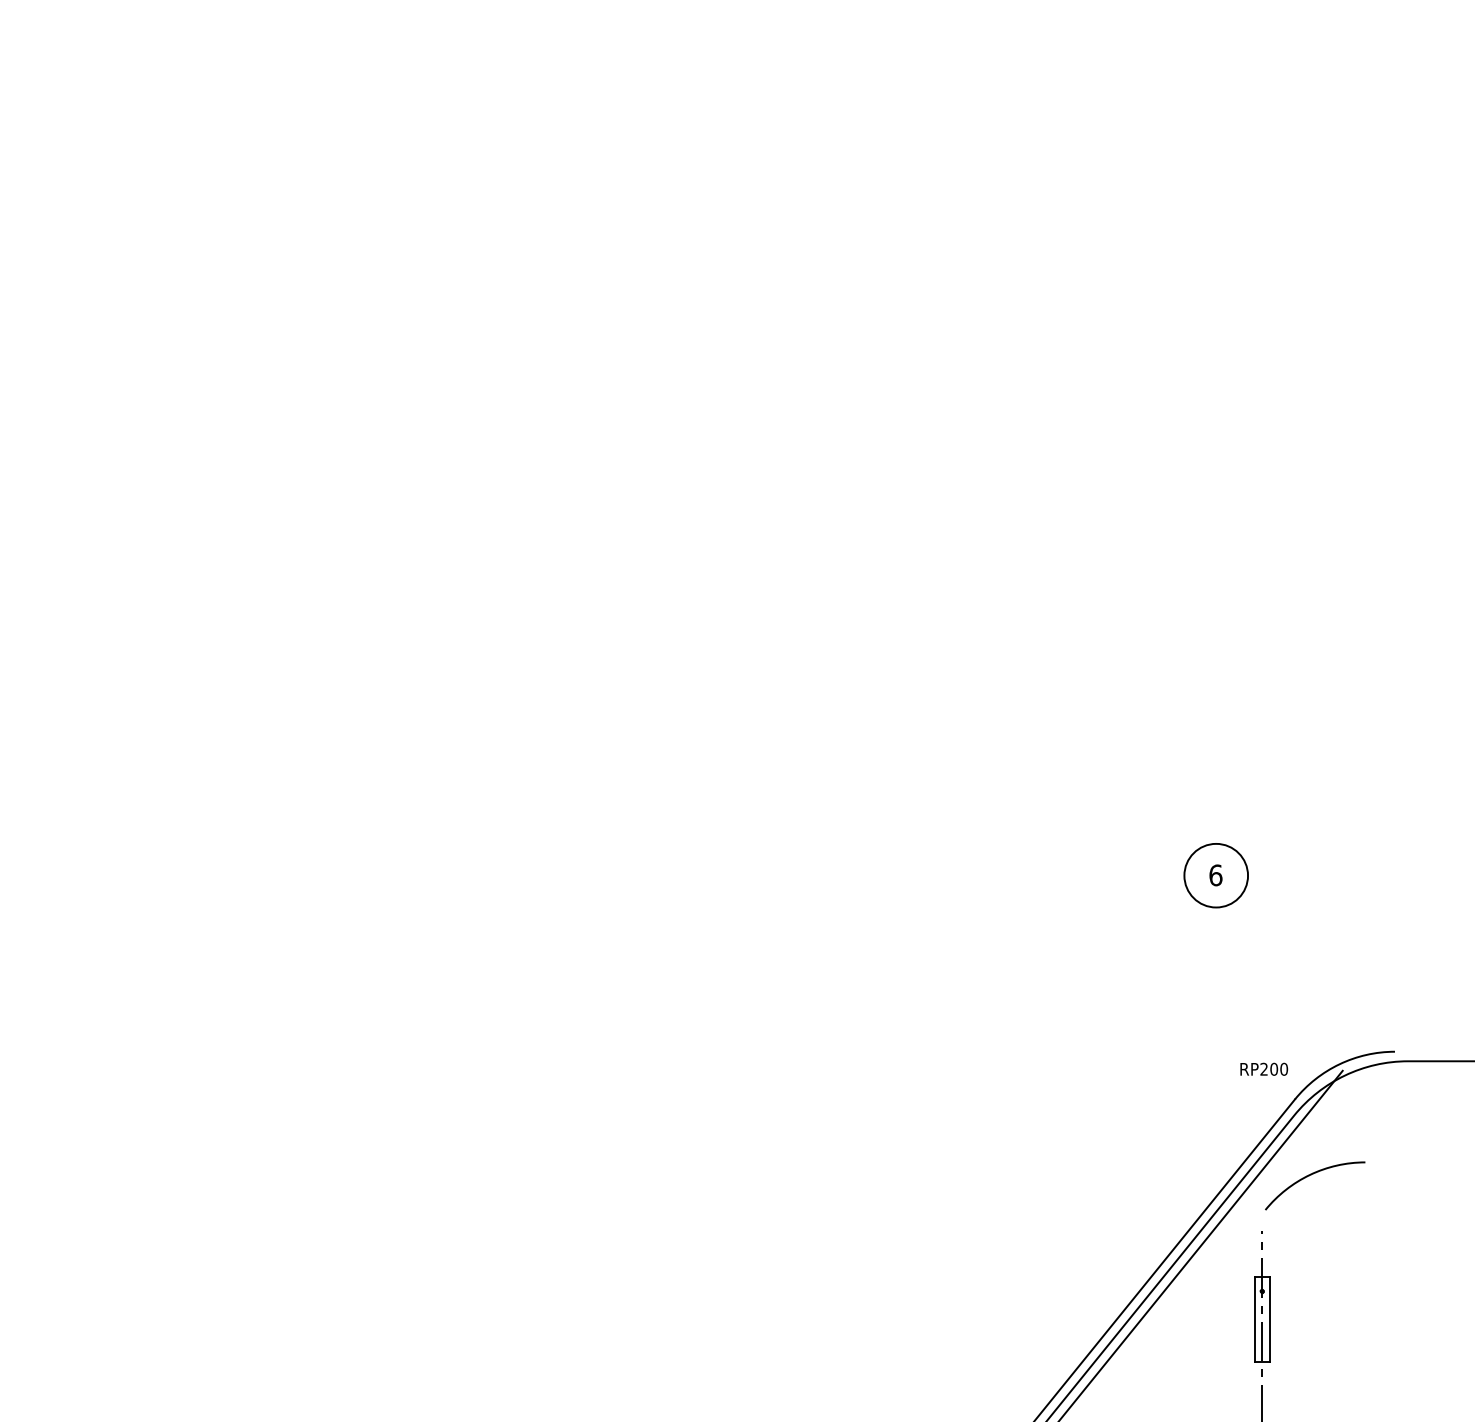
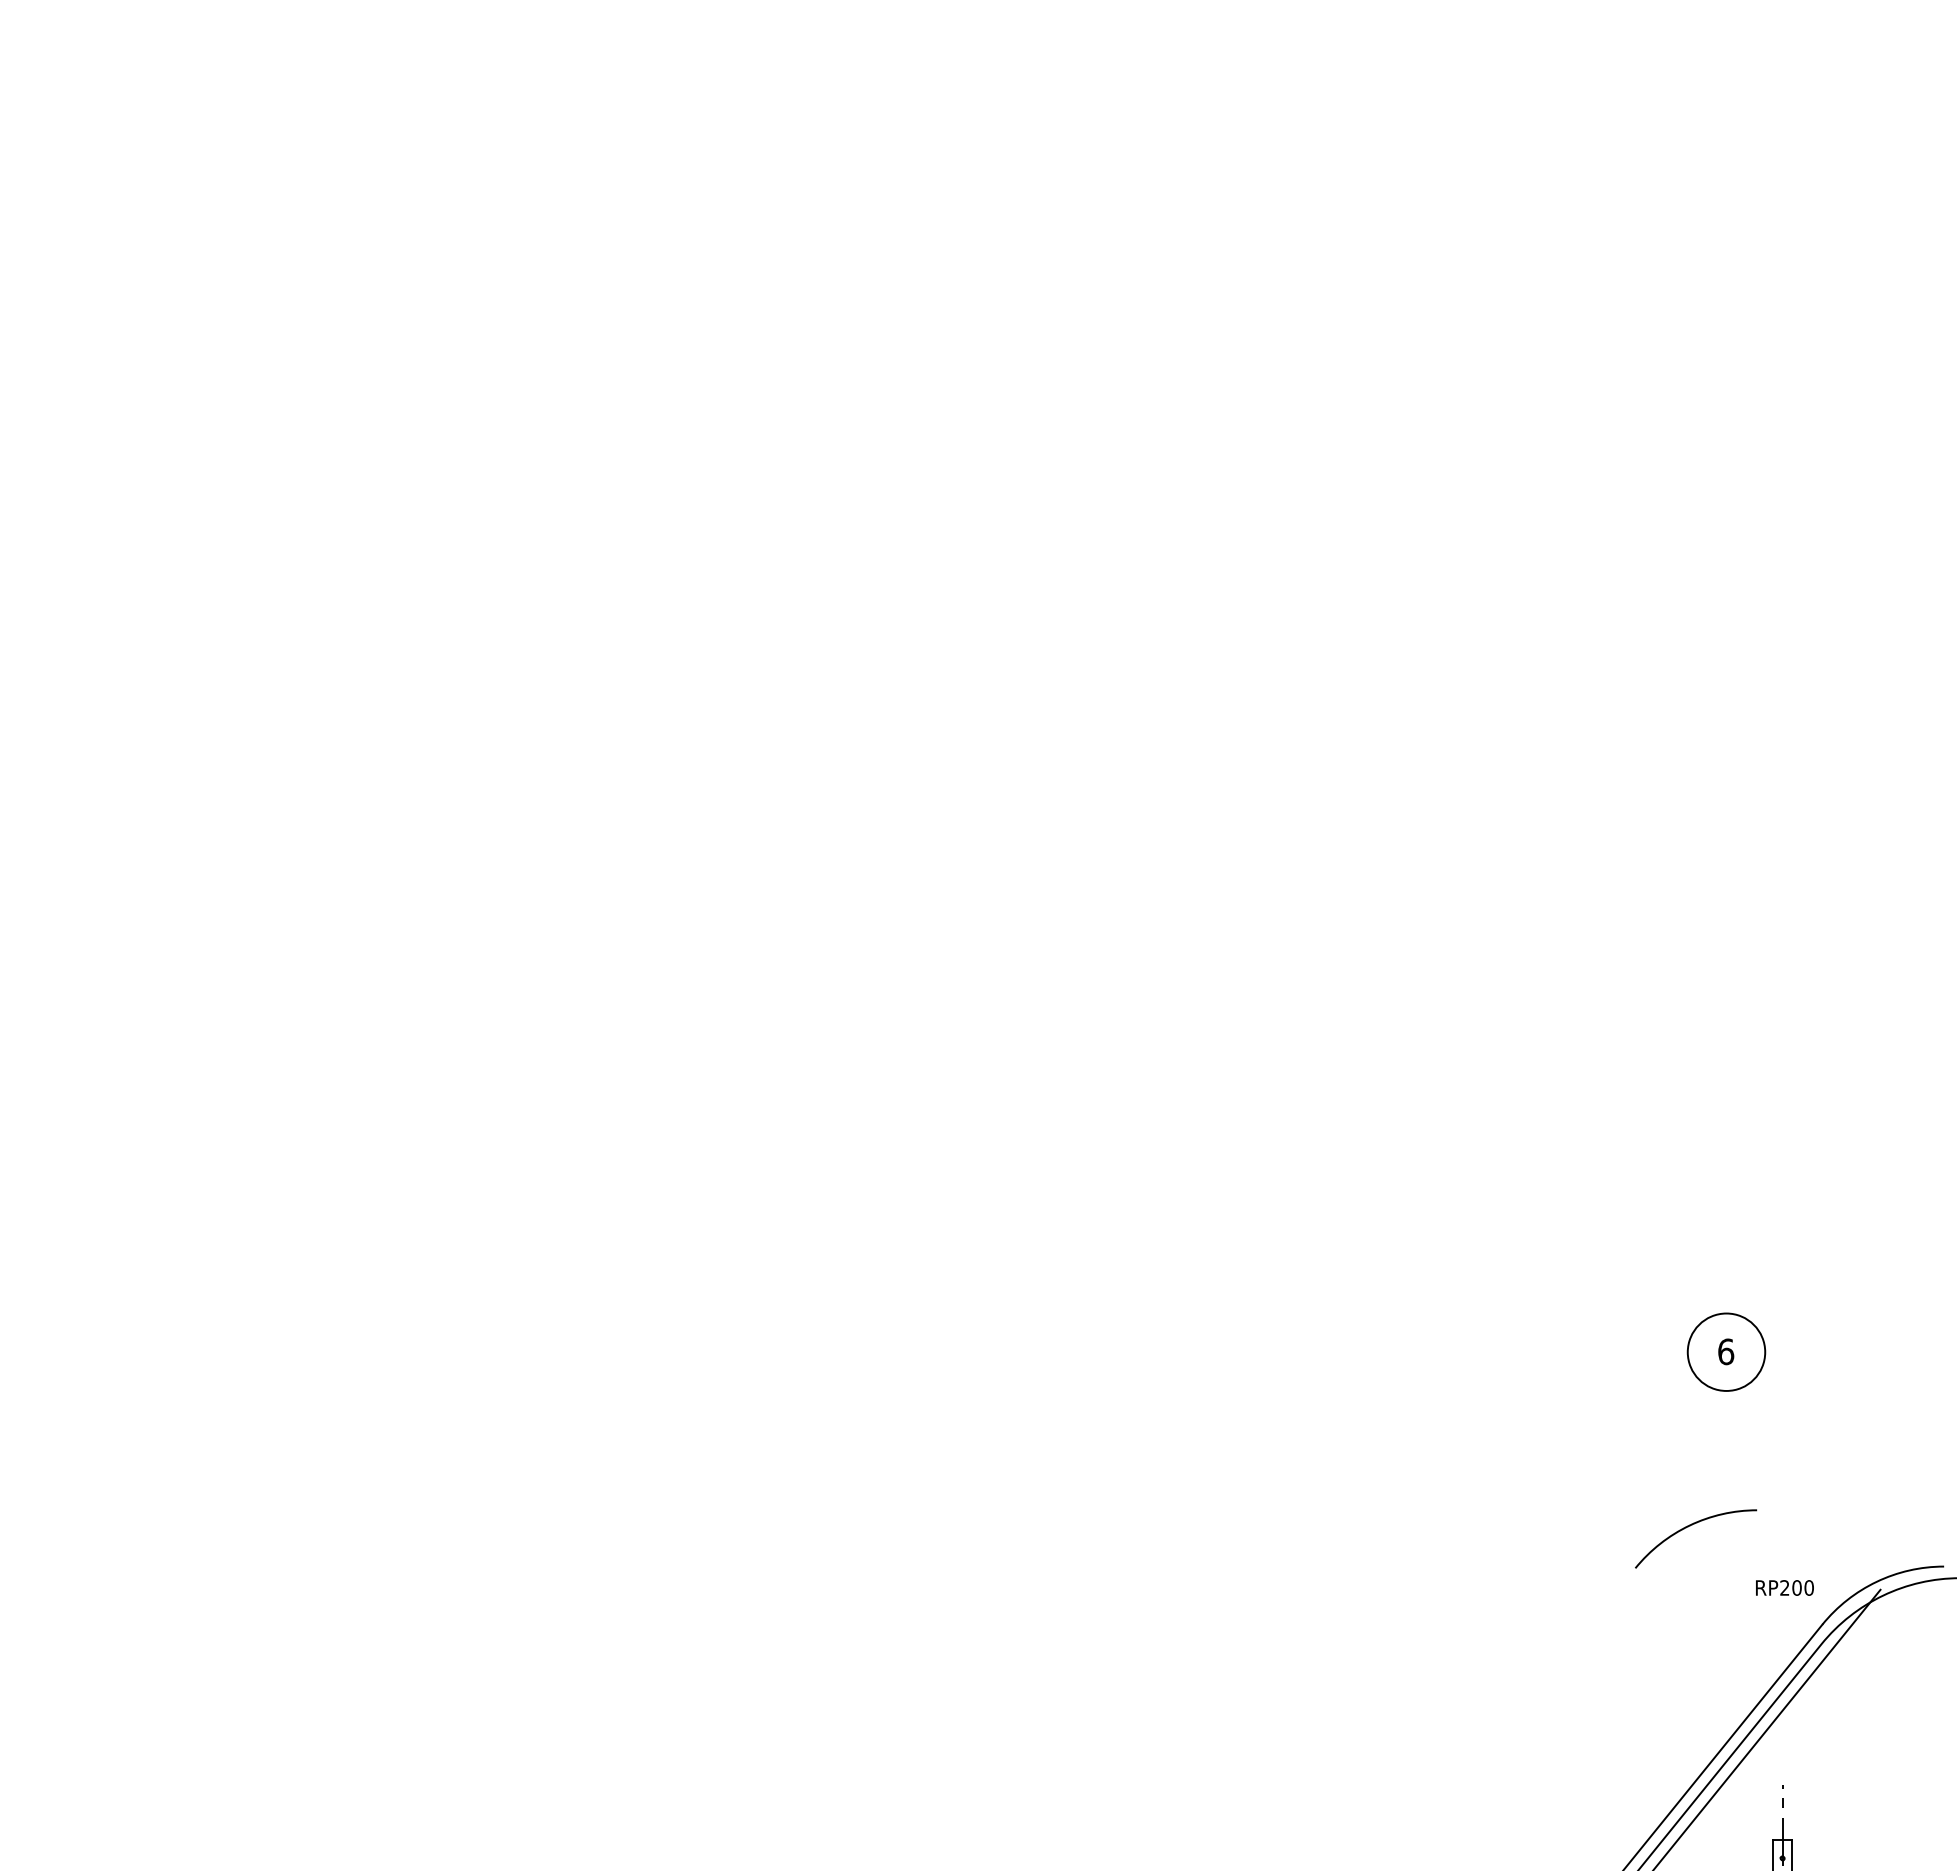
arc: (1310, 1175) -> (1690, 1526), moved

